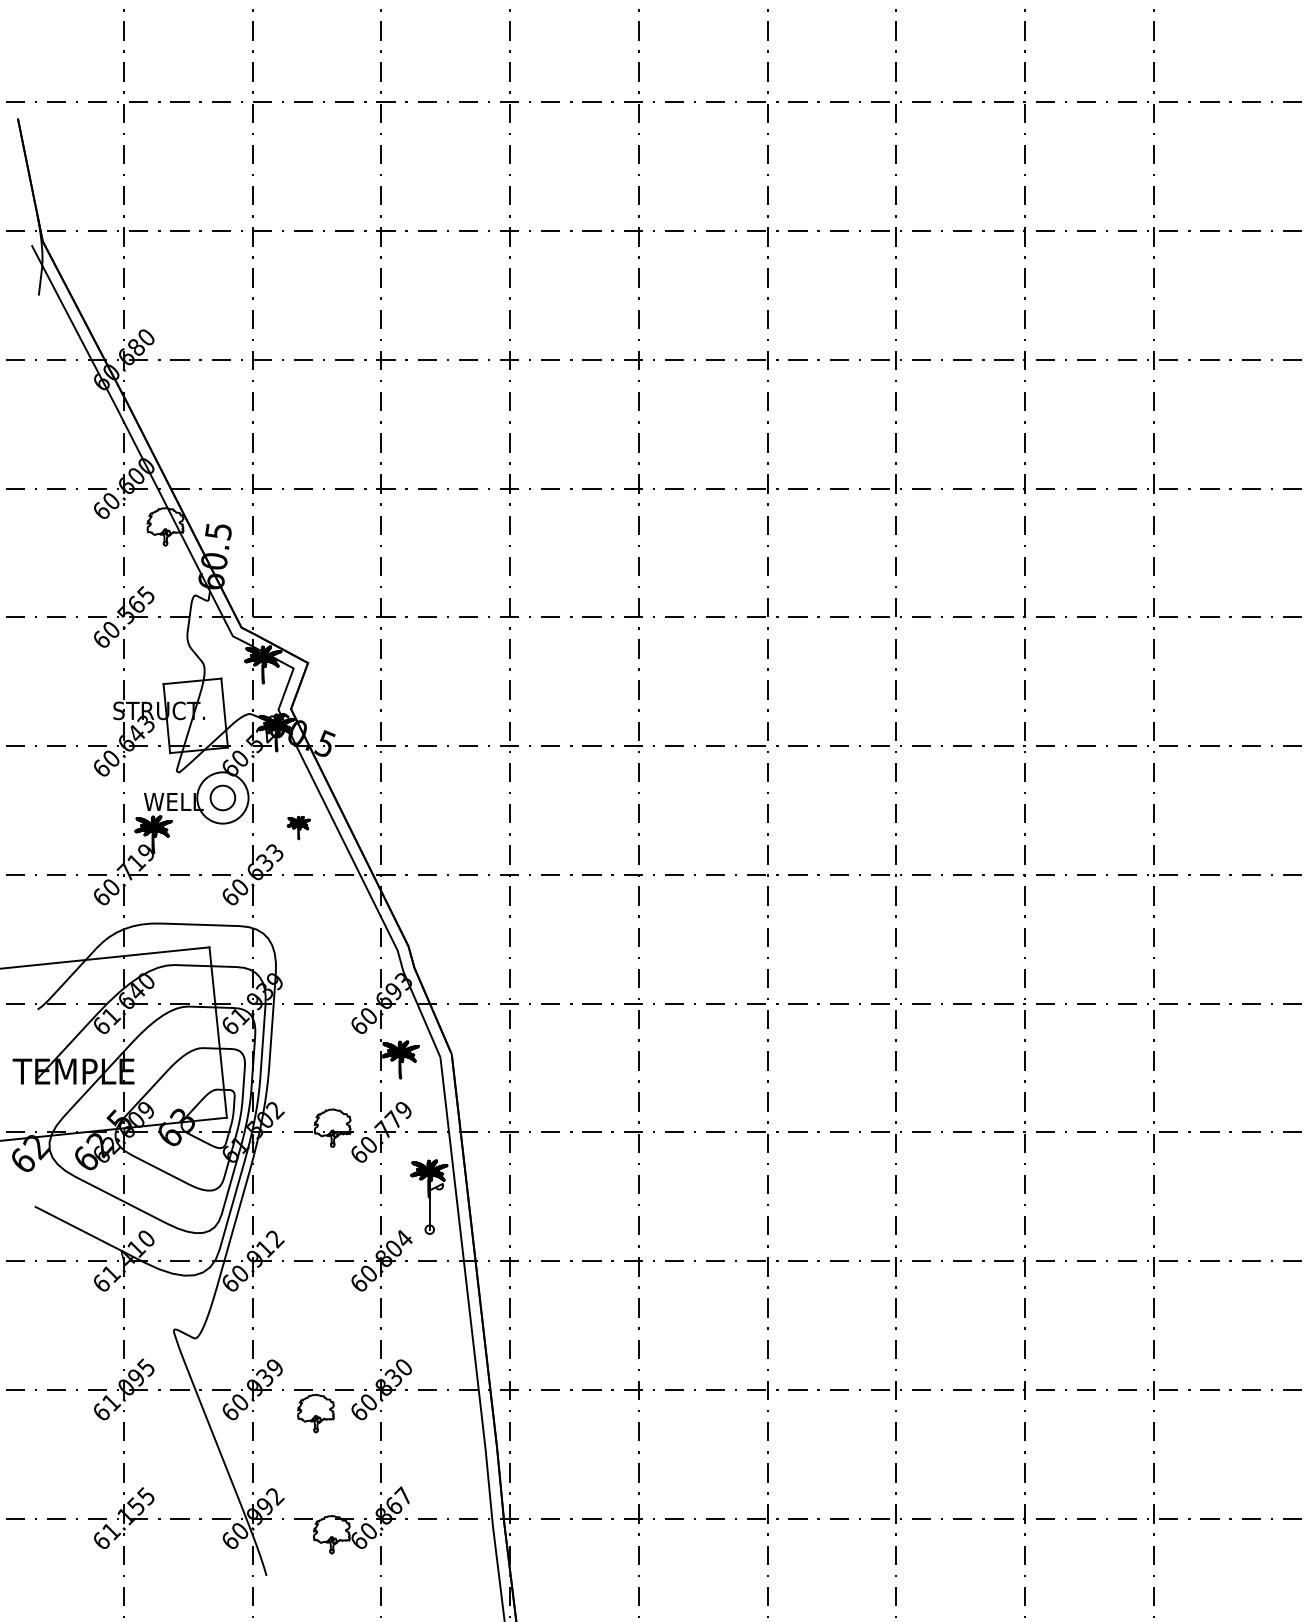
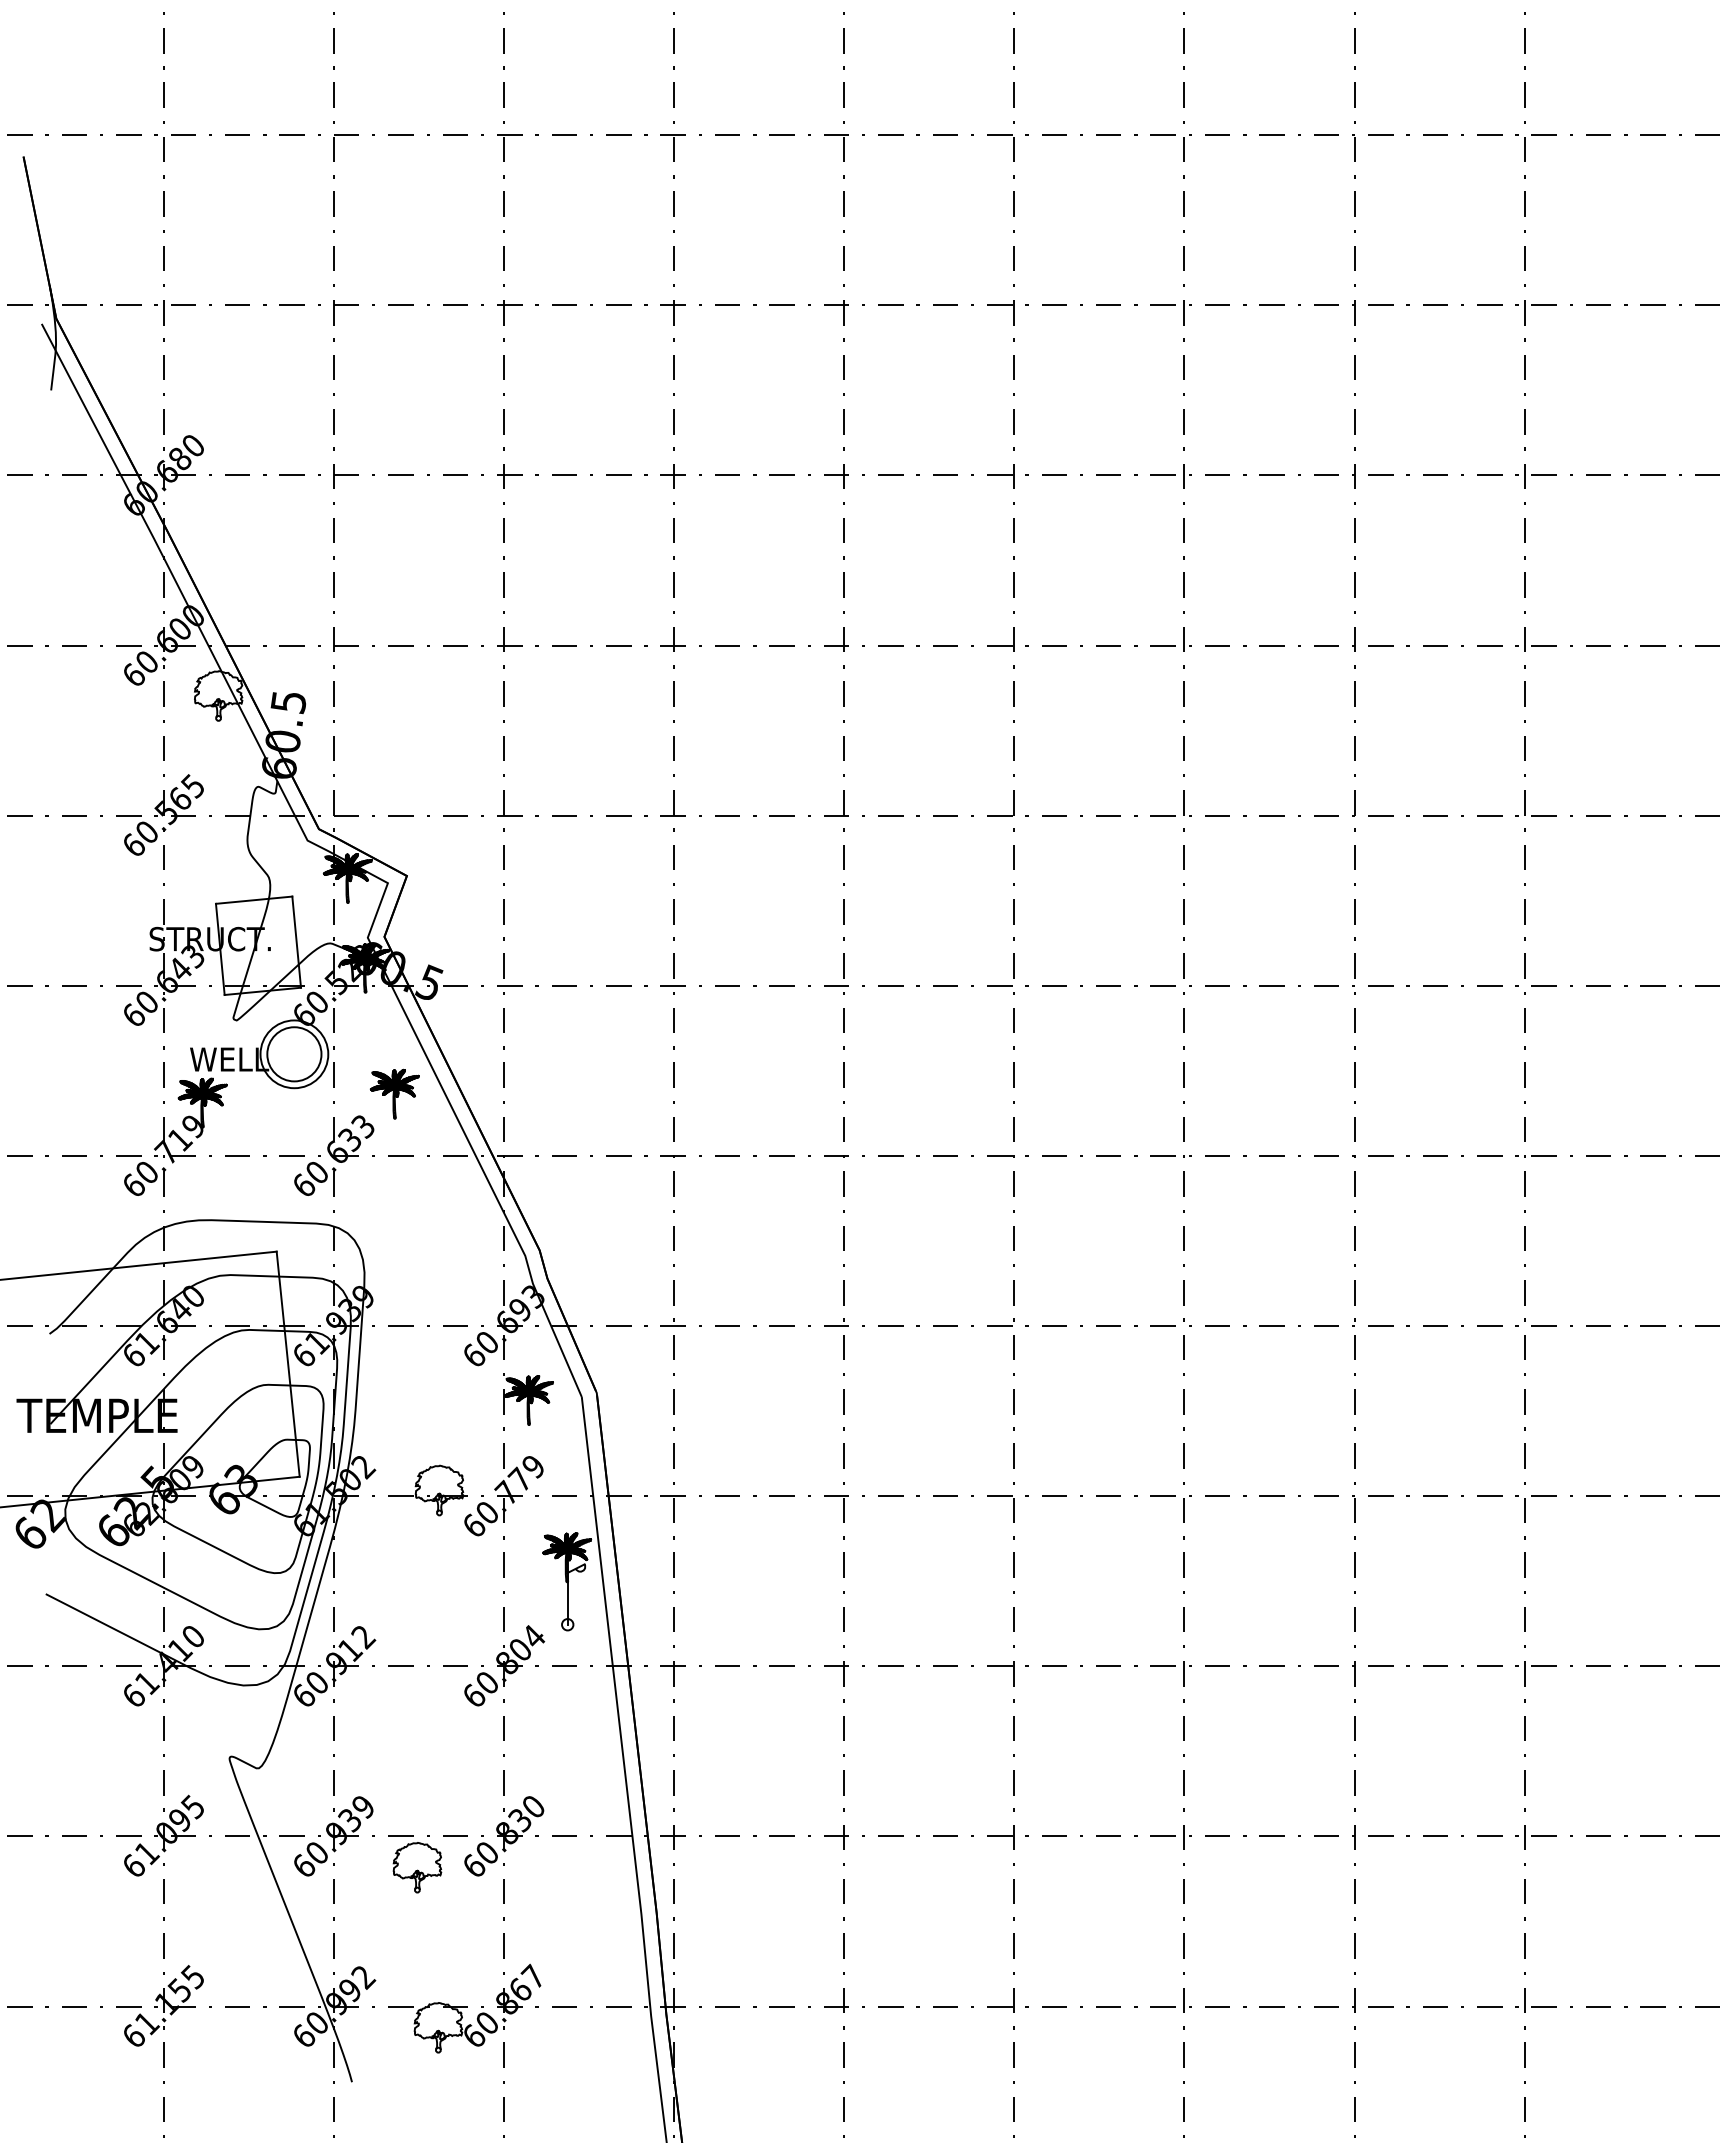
circle: (222, 798) -> (294, 1054), size x1.67
part: (298, 827) -> (394, 1093), size x1.67

